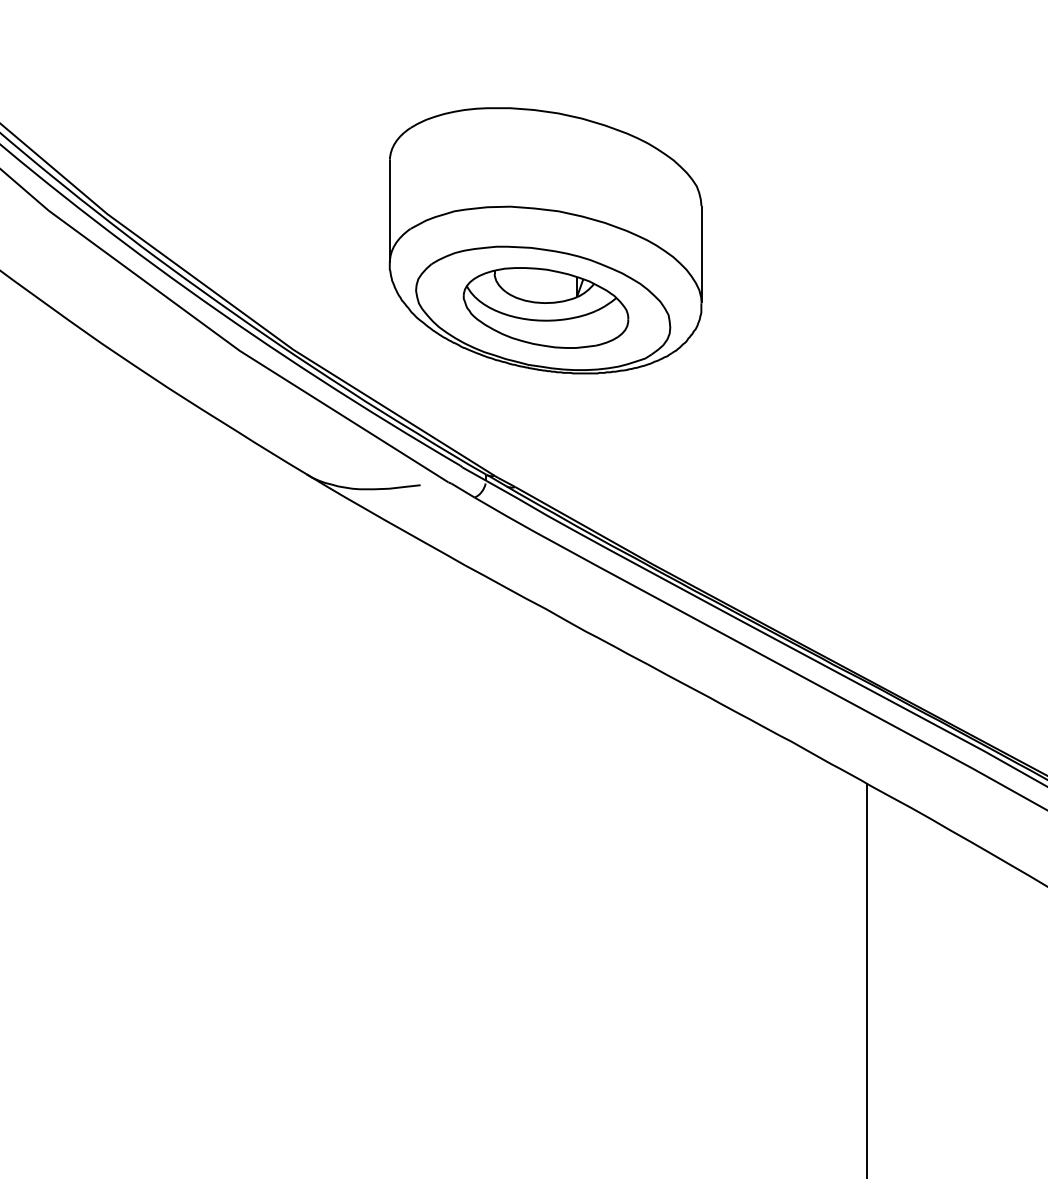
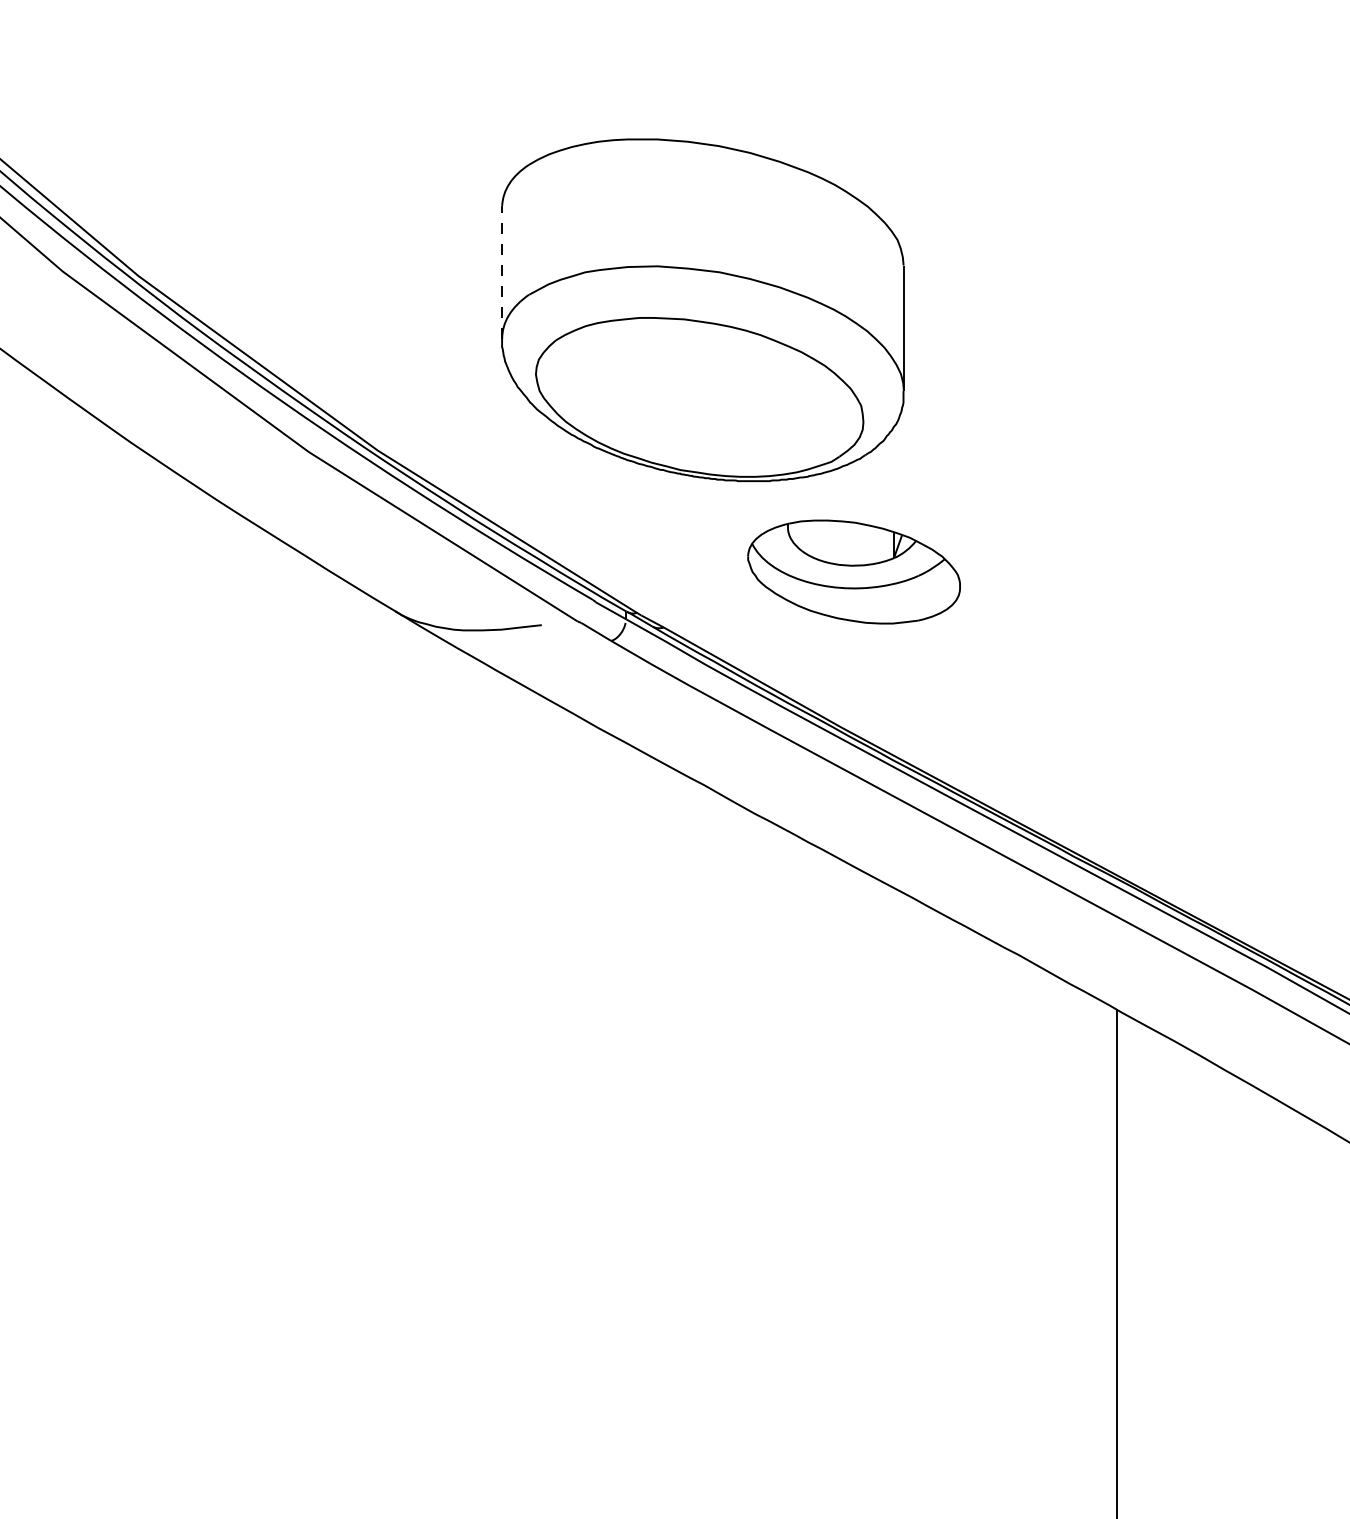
line: (389, 211) -> (501, 272), solid -> dashed
part: (545, 307) -> (853, 571), moved

